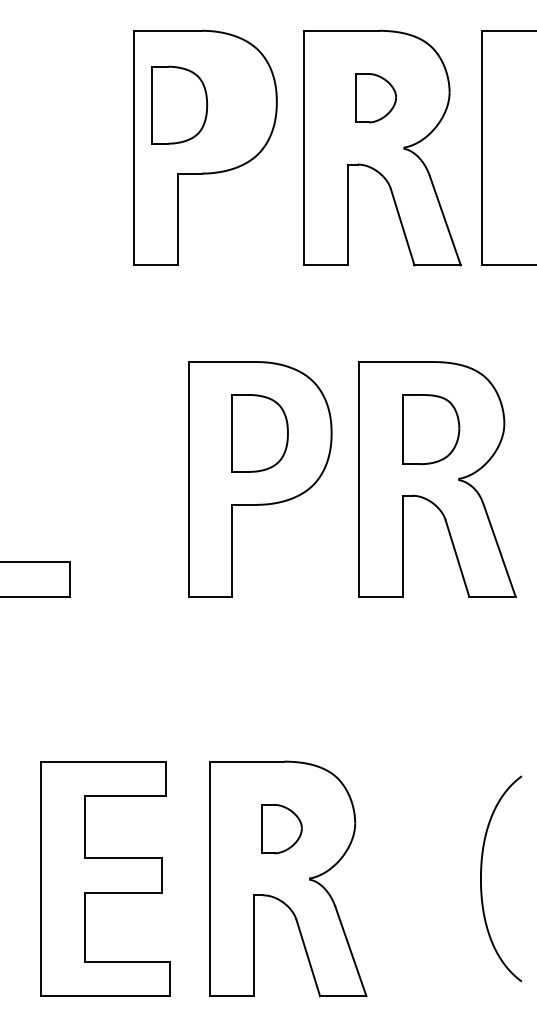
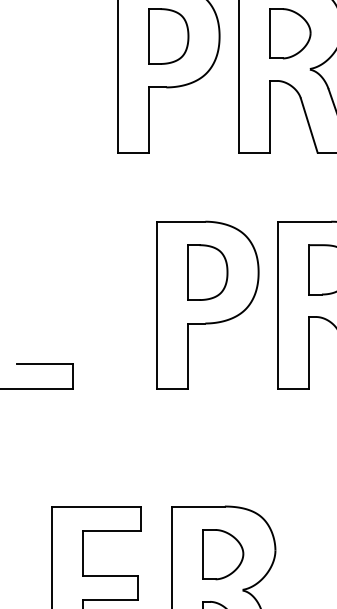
part: (376, 97) -> (290, 33), size x1.43
part: (179, 104) -> (168, 36), moved
part: (282, 828) -> (223, 554), size x1.43

